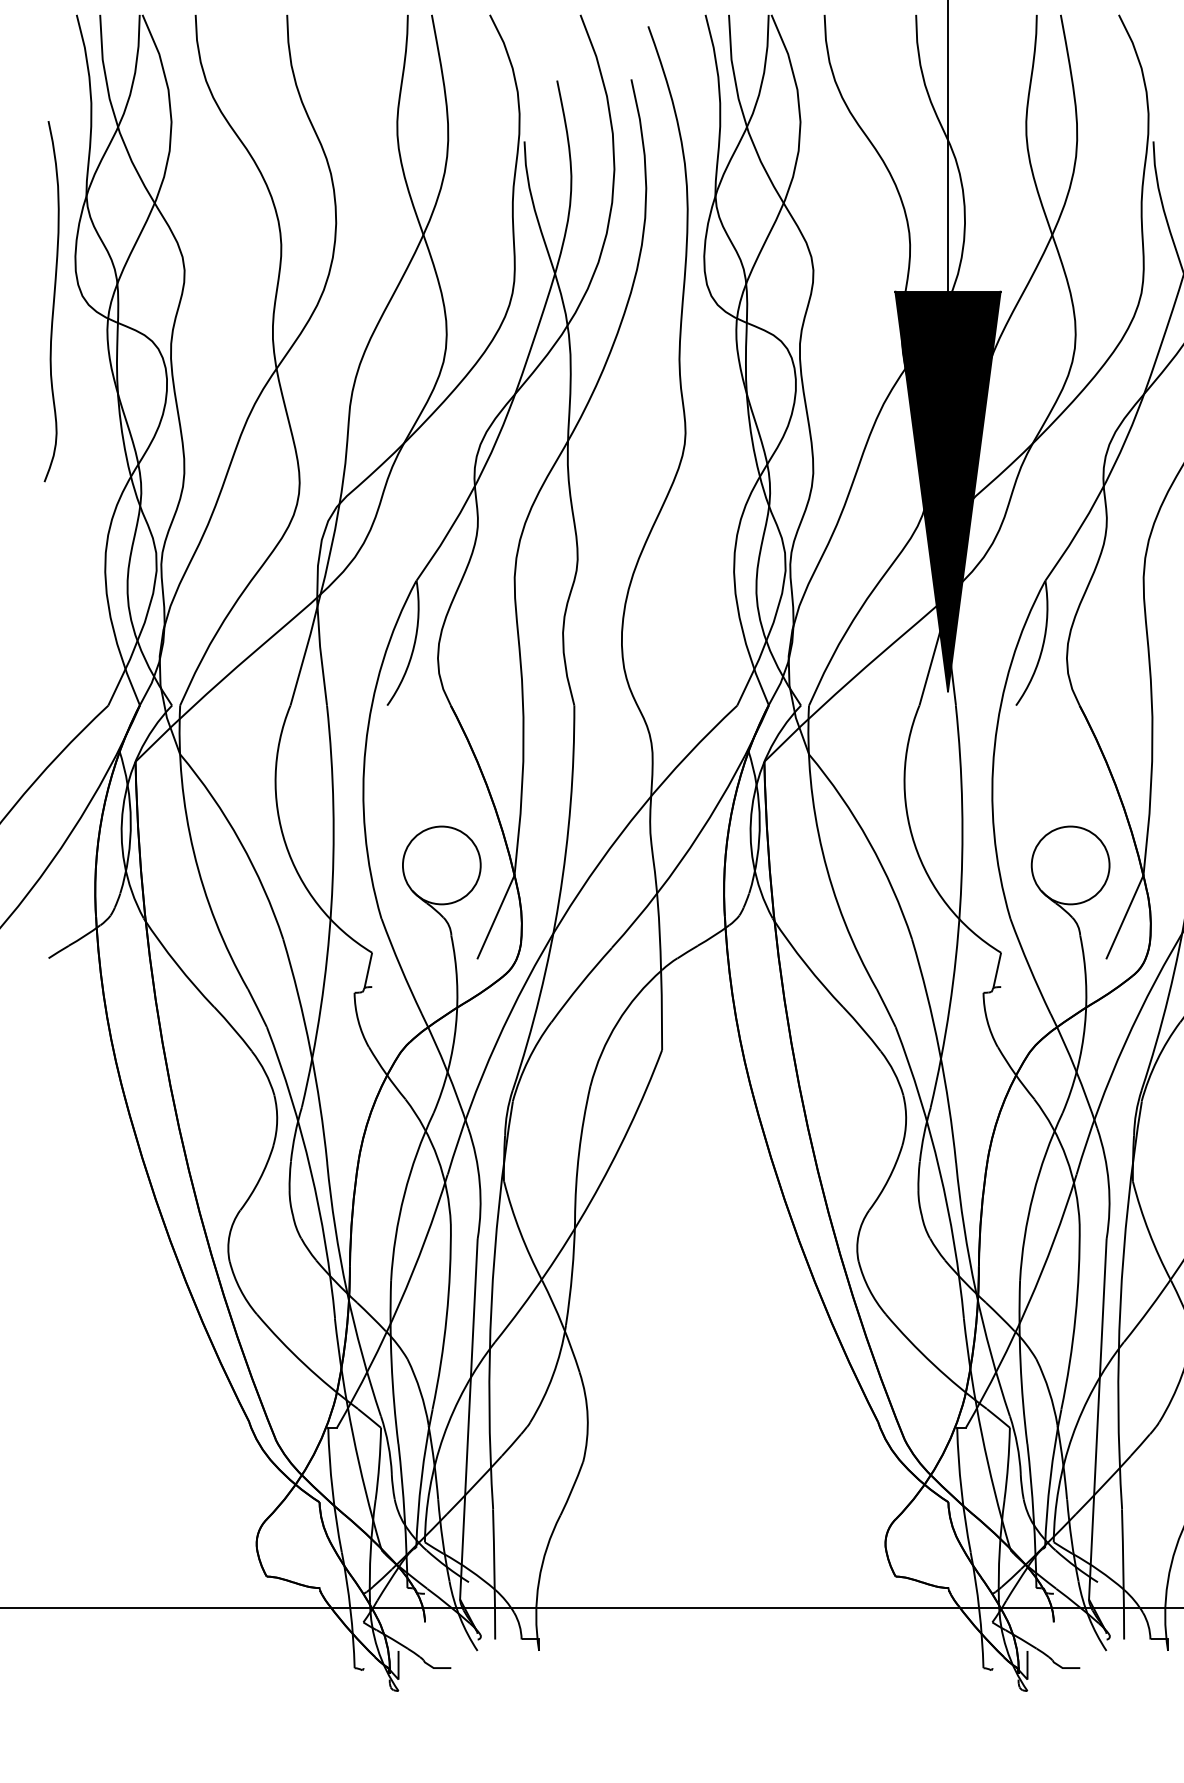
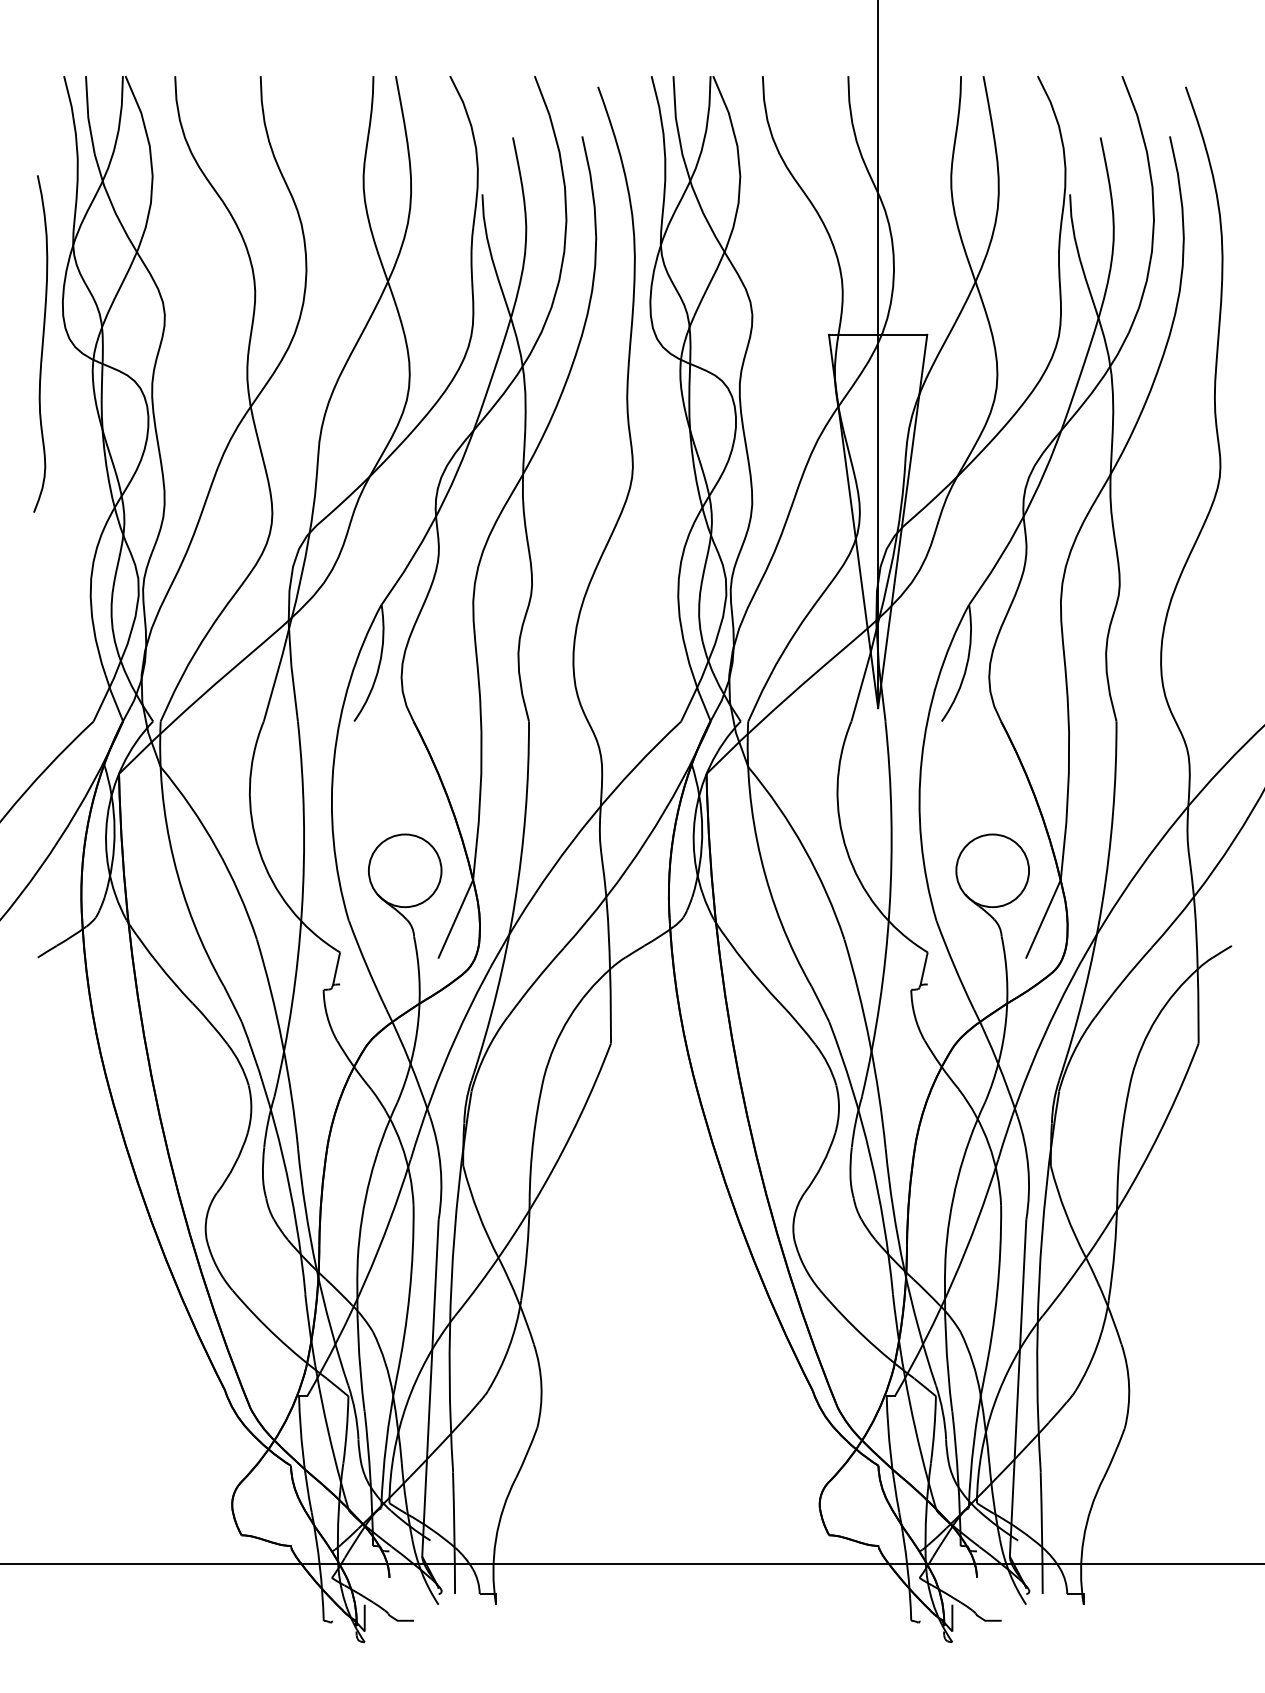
fill: (947, 491) -> (877, 521), removed

